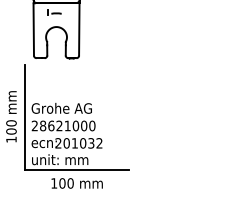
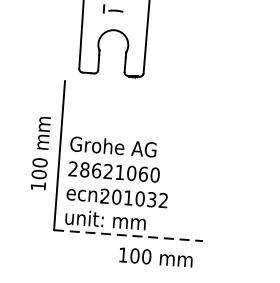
text: (84, 125) -> (143, 173), 28621000 -> 28621060
line: (77, 169) -> (129, 235), solid -> dashed
text: (76, 183) -> (155, 257), moved

